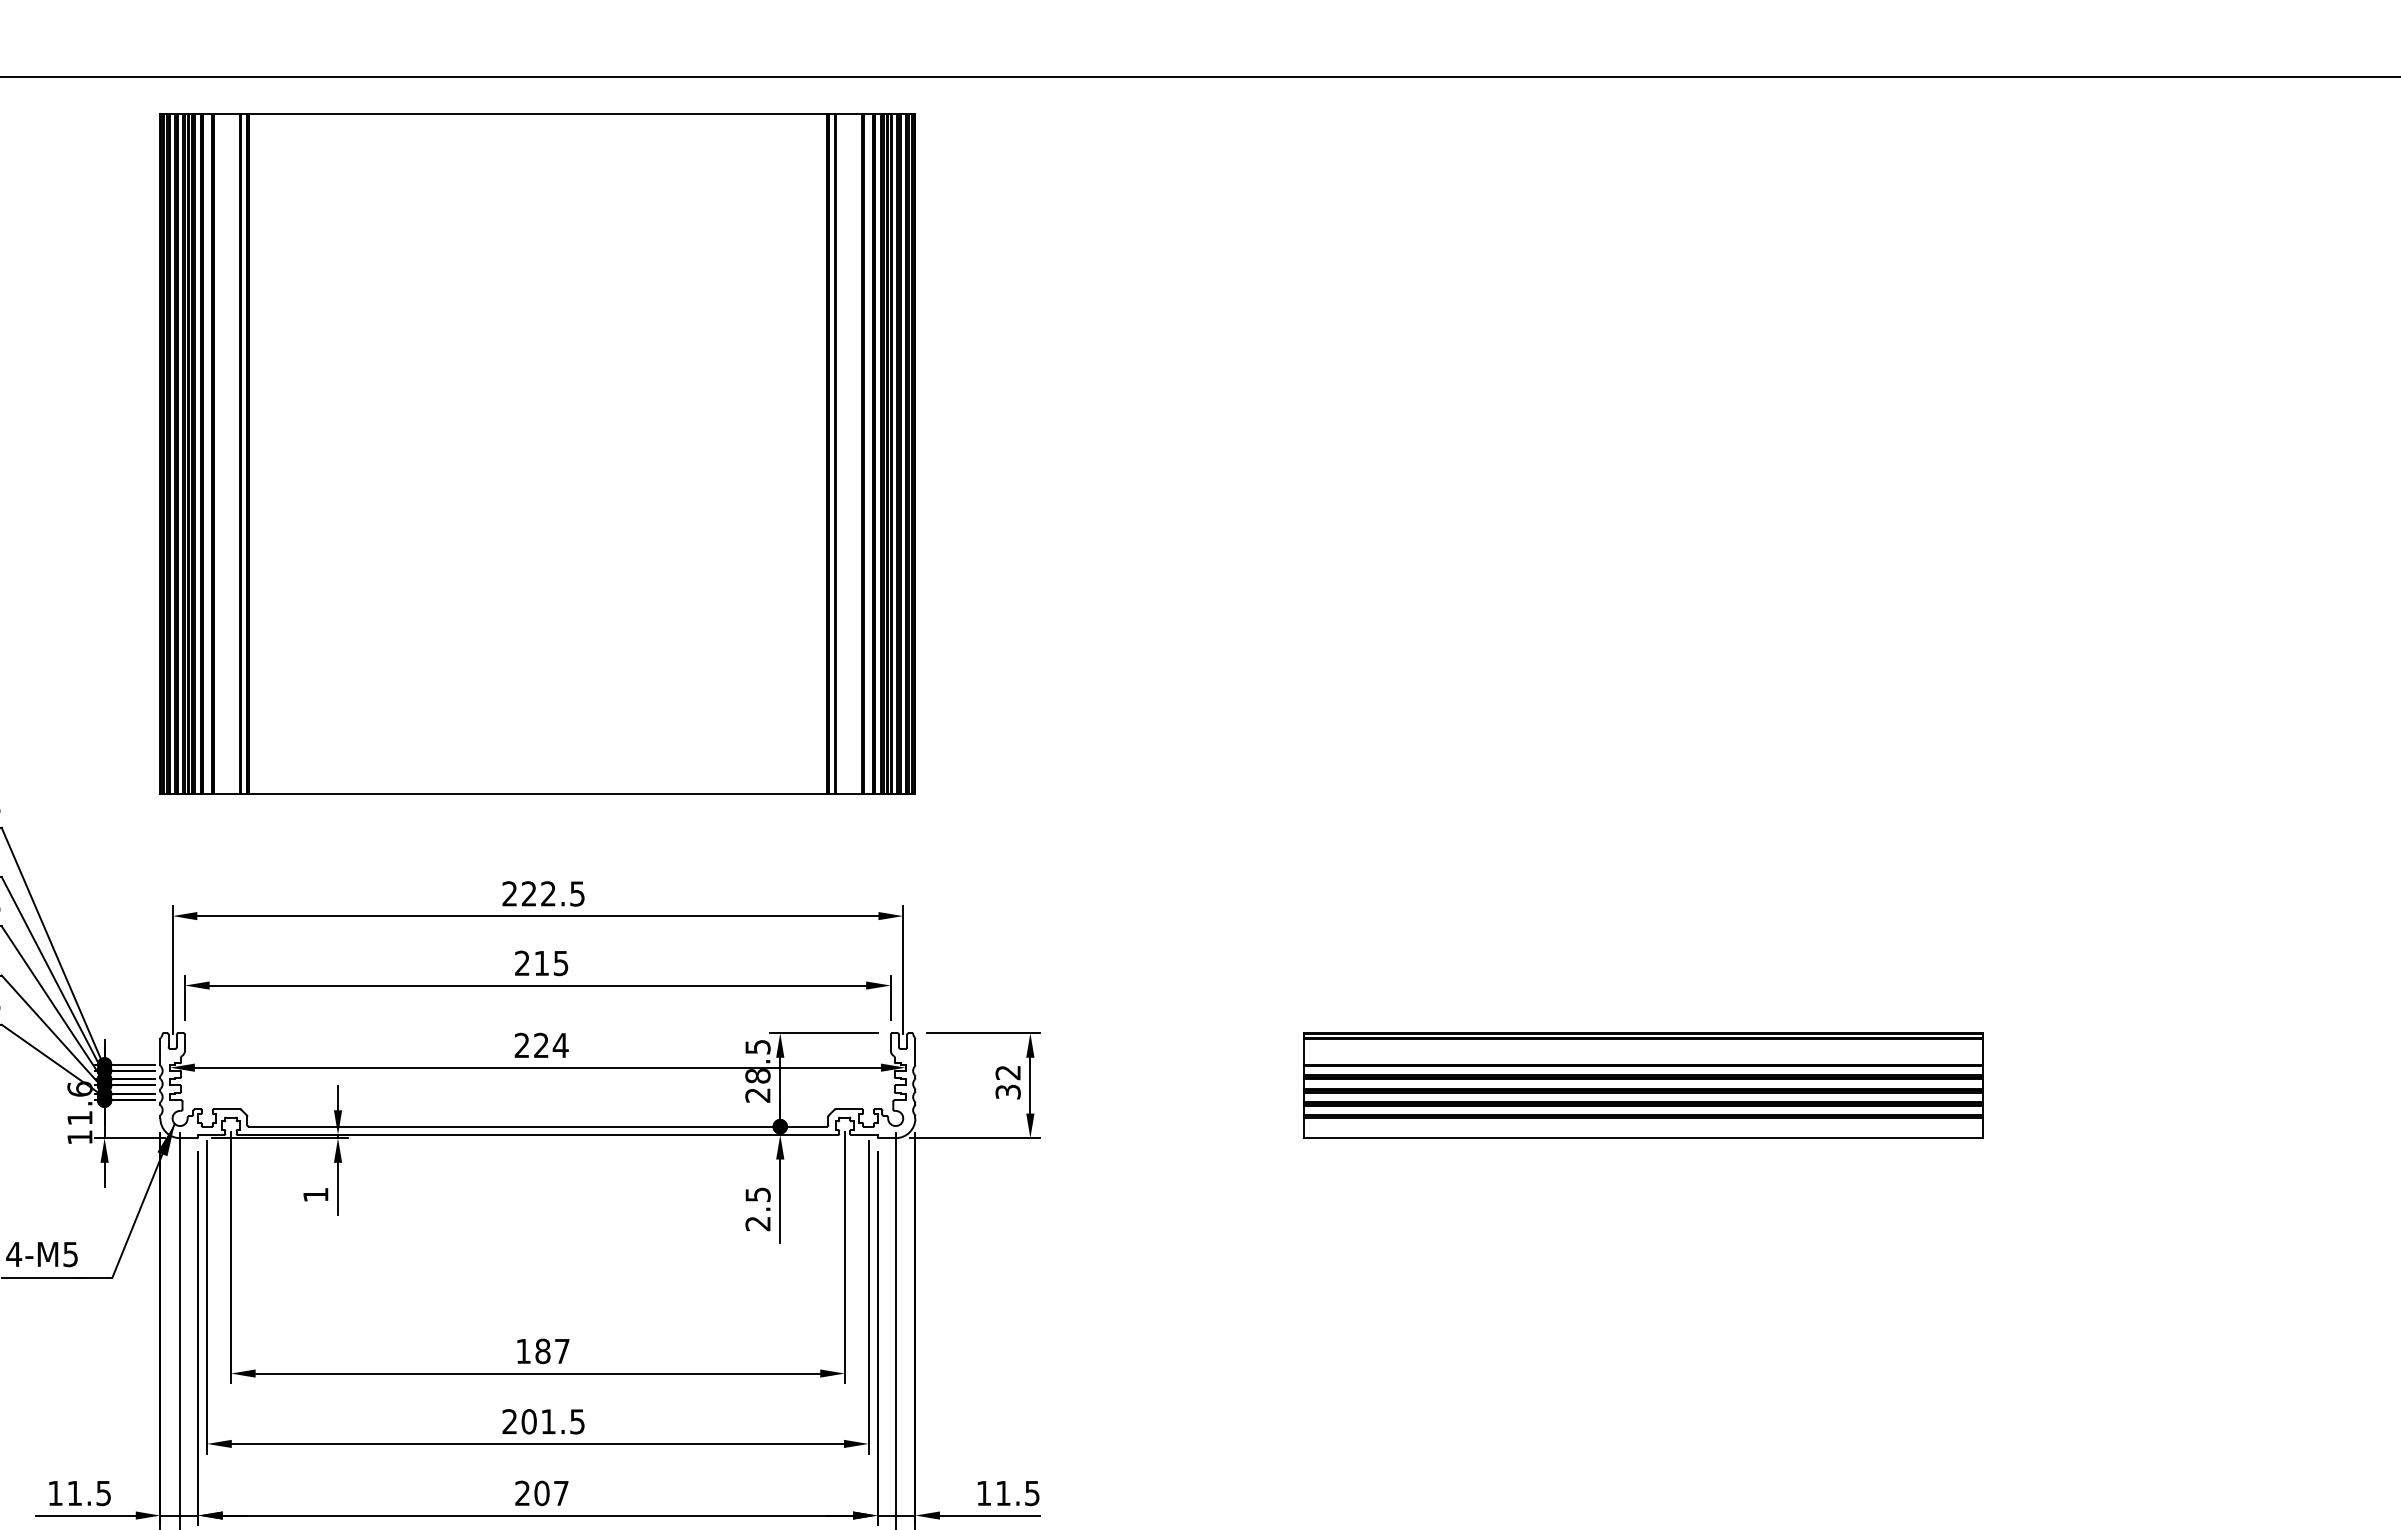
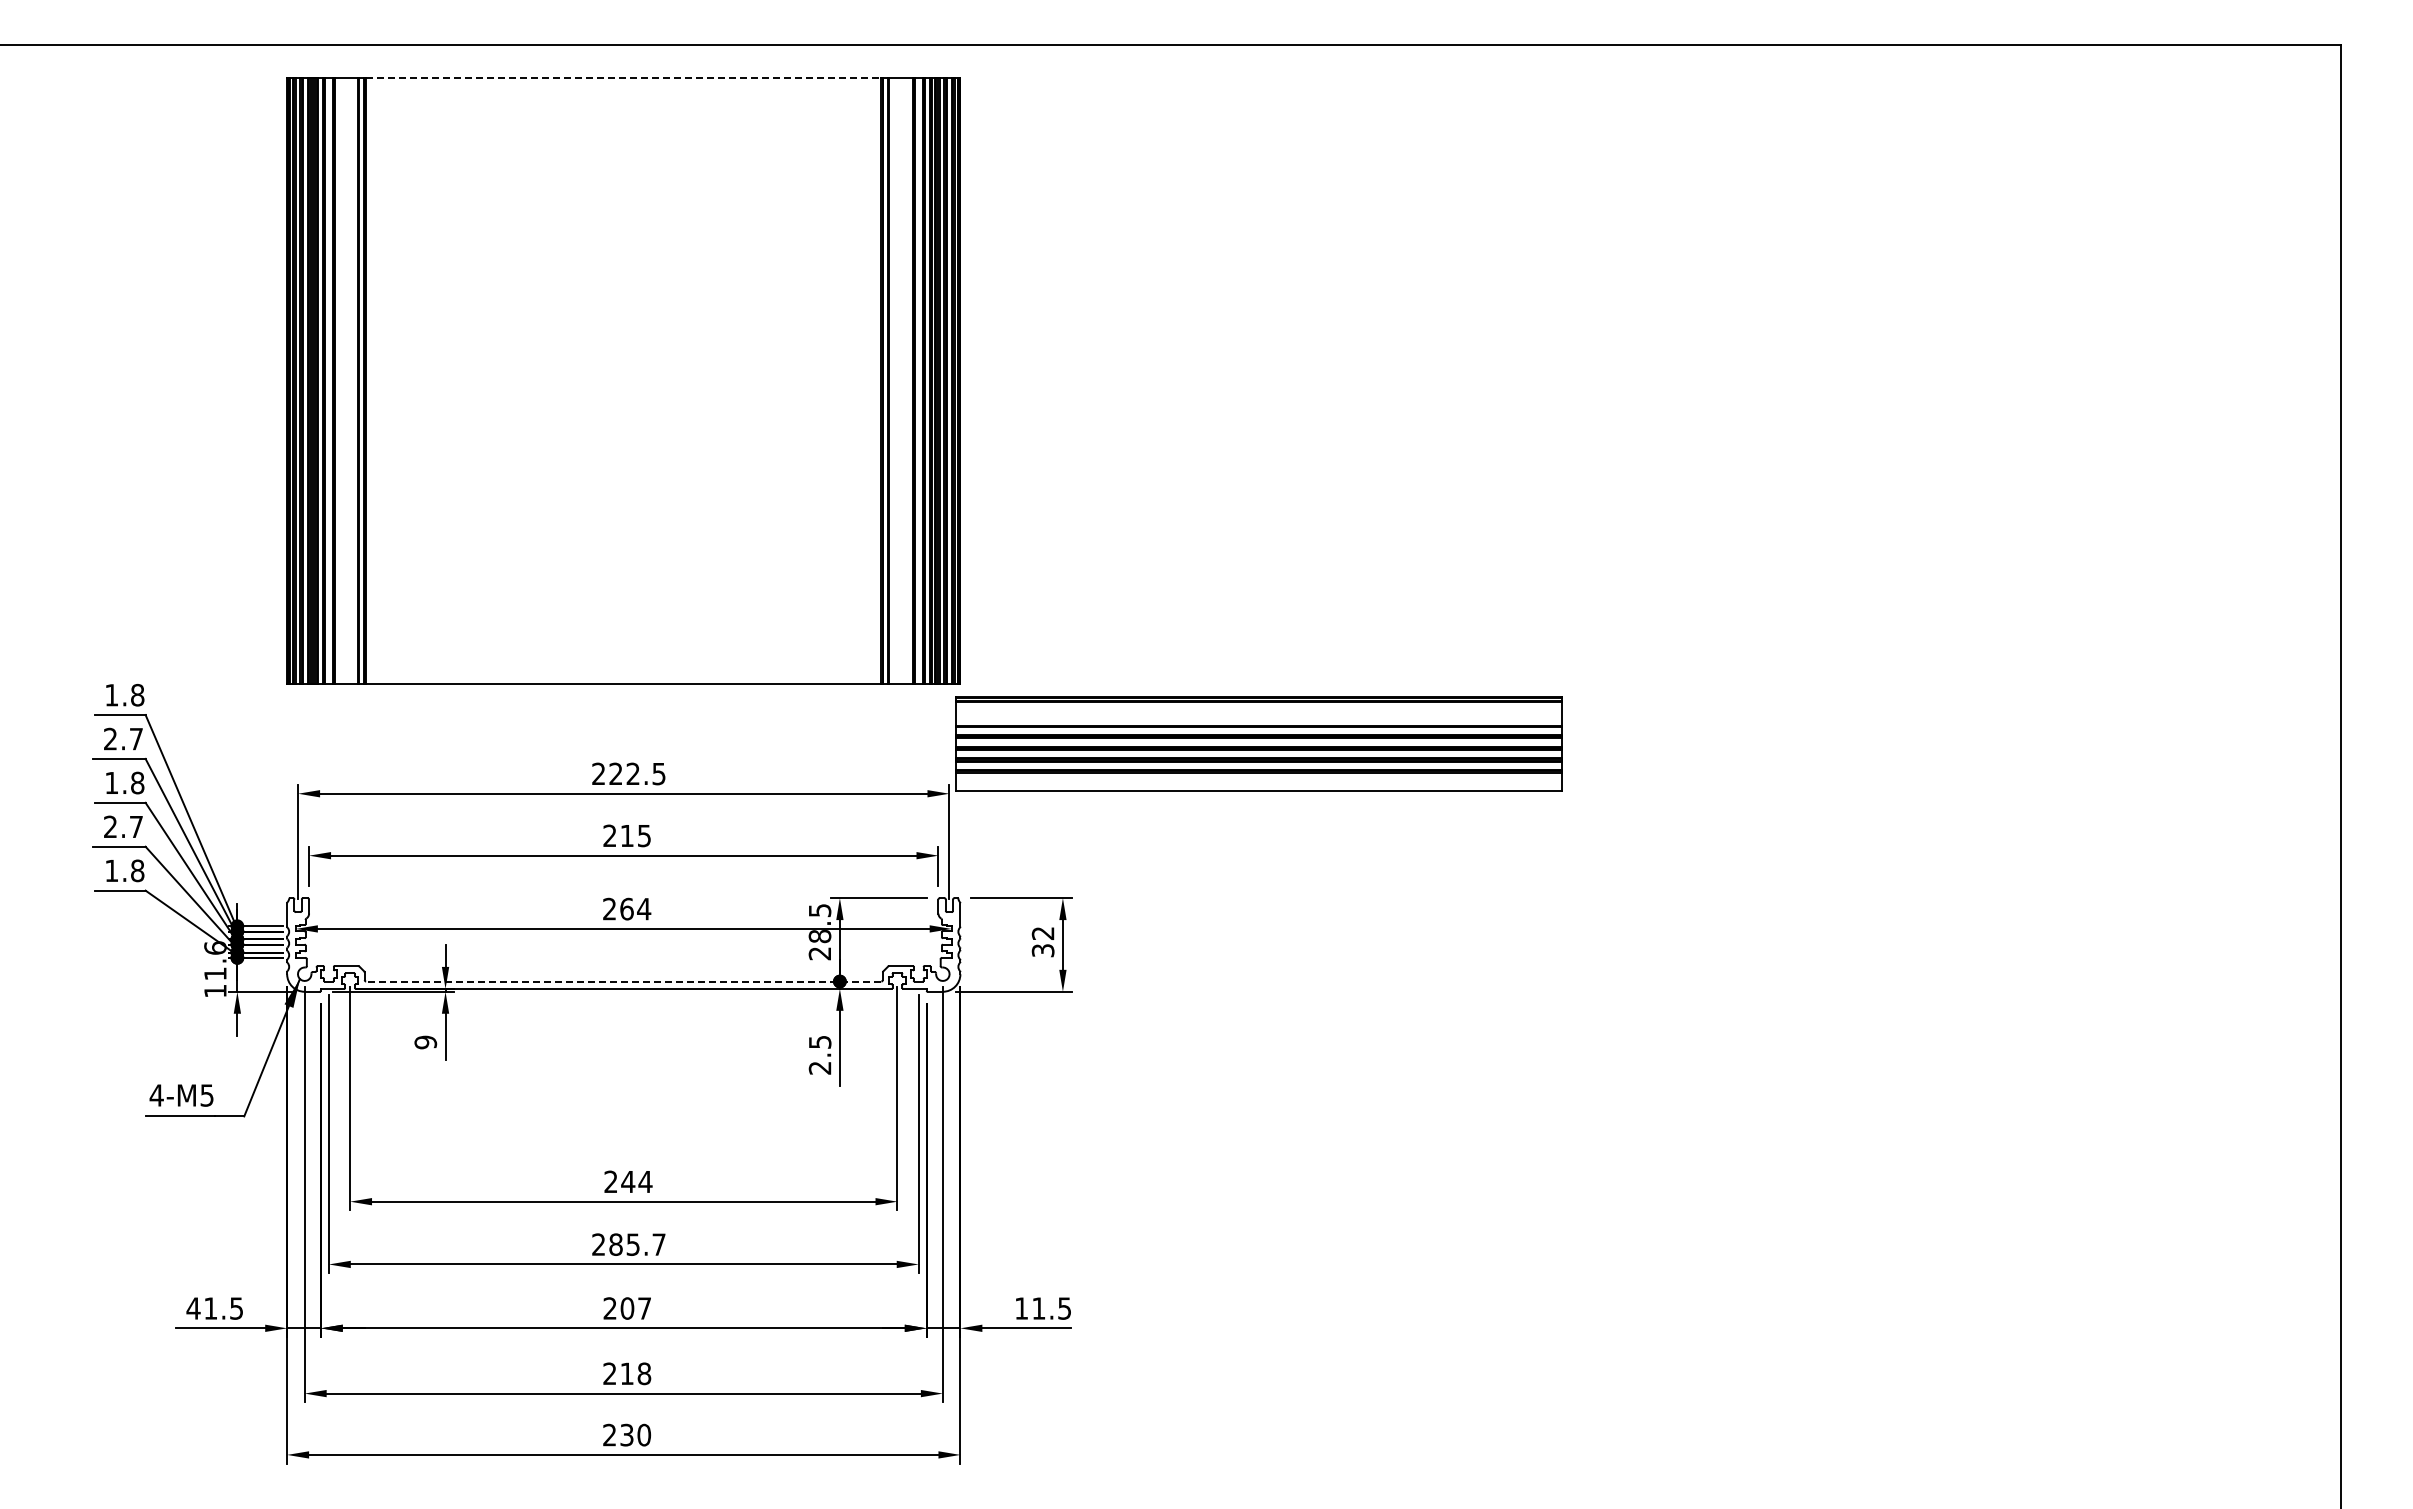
line: (537, 114) -> (623, 78), solid -> dashed
text: (540, 1044) -> (626, 908), 224 -> 264
part: (1643, 1085) -> (1258, 743), moved
line: (537, 1126) -> (623, 981), solid -> dashed
text: (315, 1195) -> (425, 1042), 1 -> 9
text: (543, 1350) -> (628, 1181), 187 -> 244
text: (553, 1421) -> (637, 1244), 201.5 -> 285.7
text: (55, 1493) -> (193, 1308), 11.5 -> 41.5

